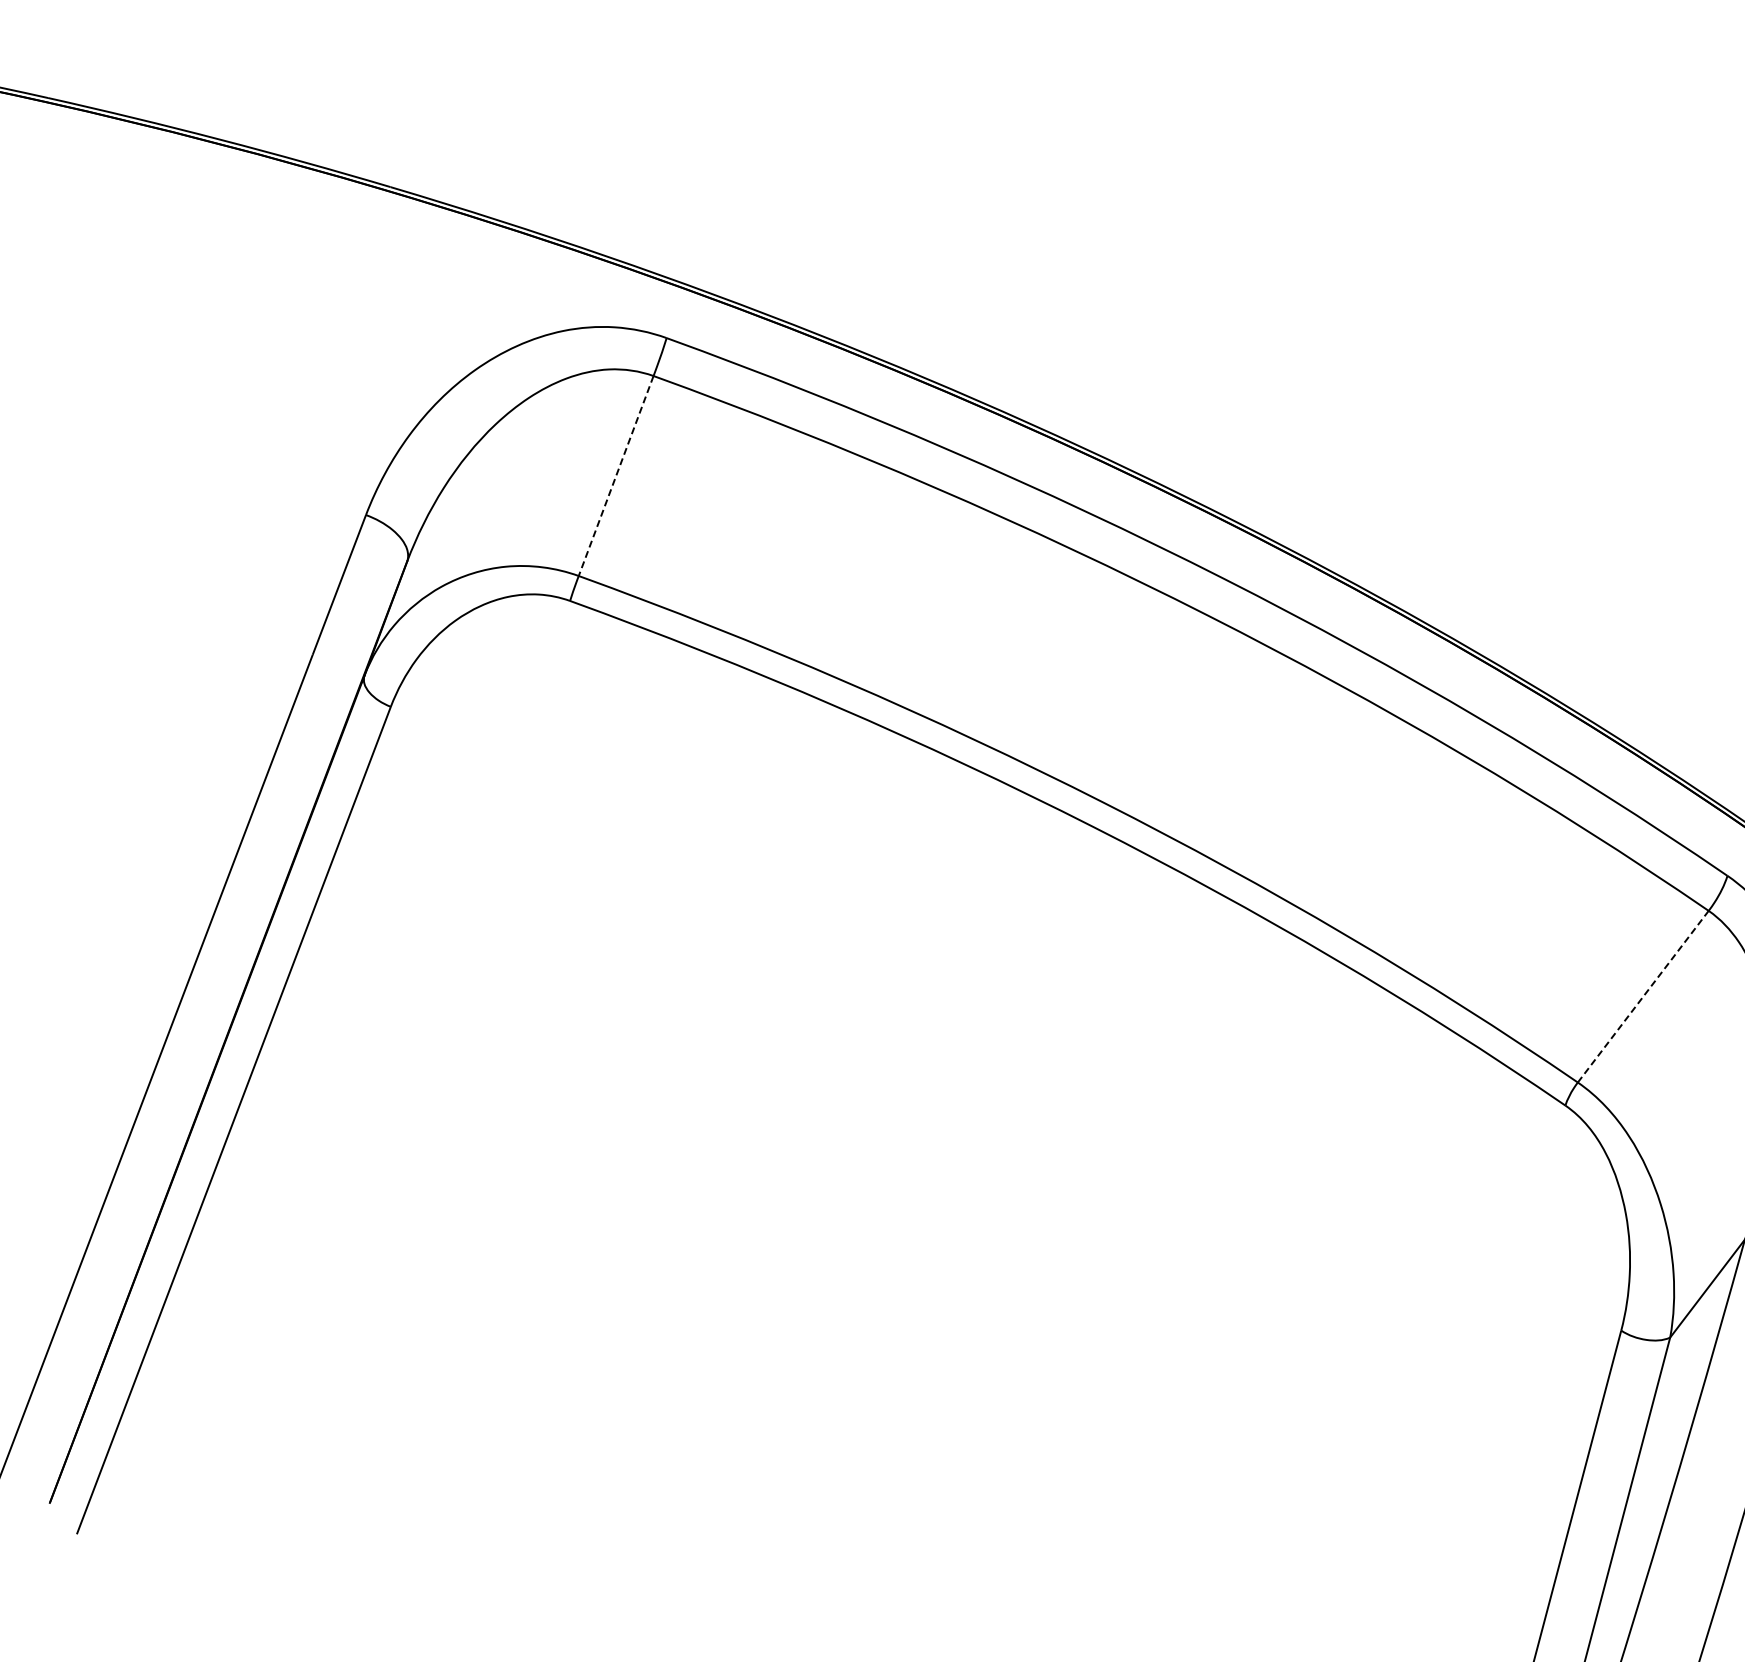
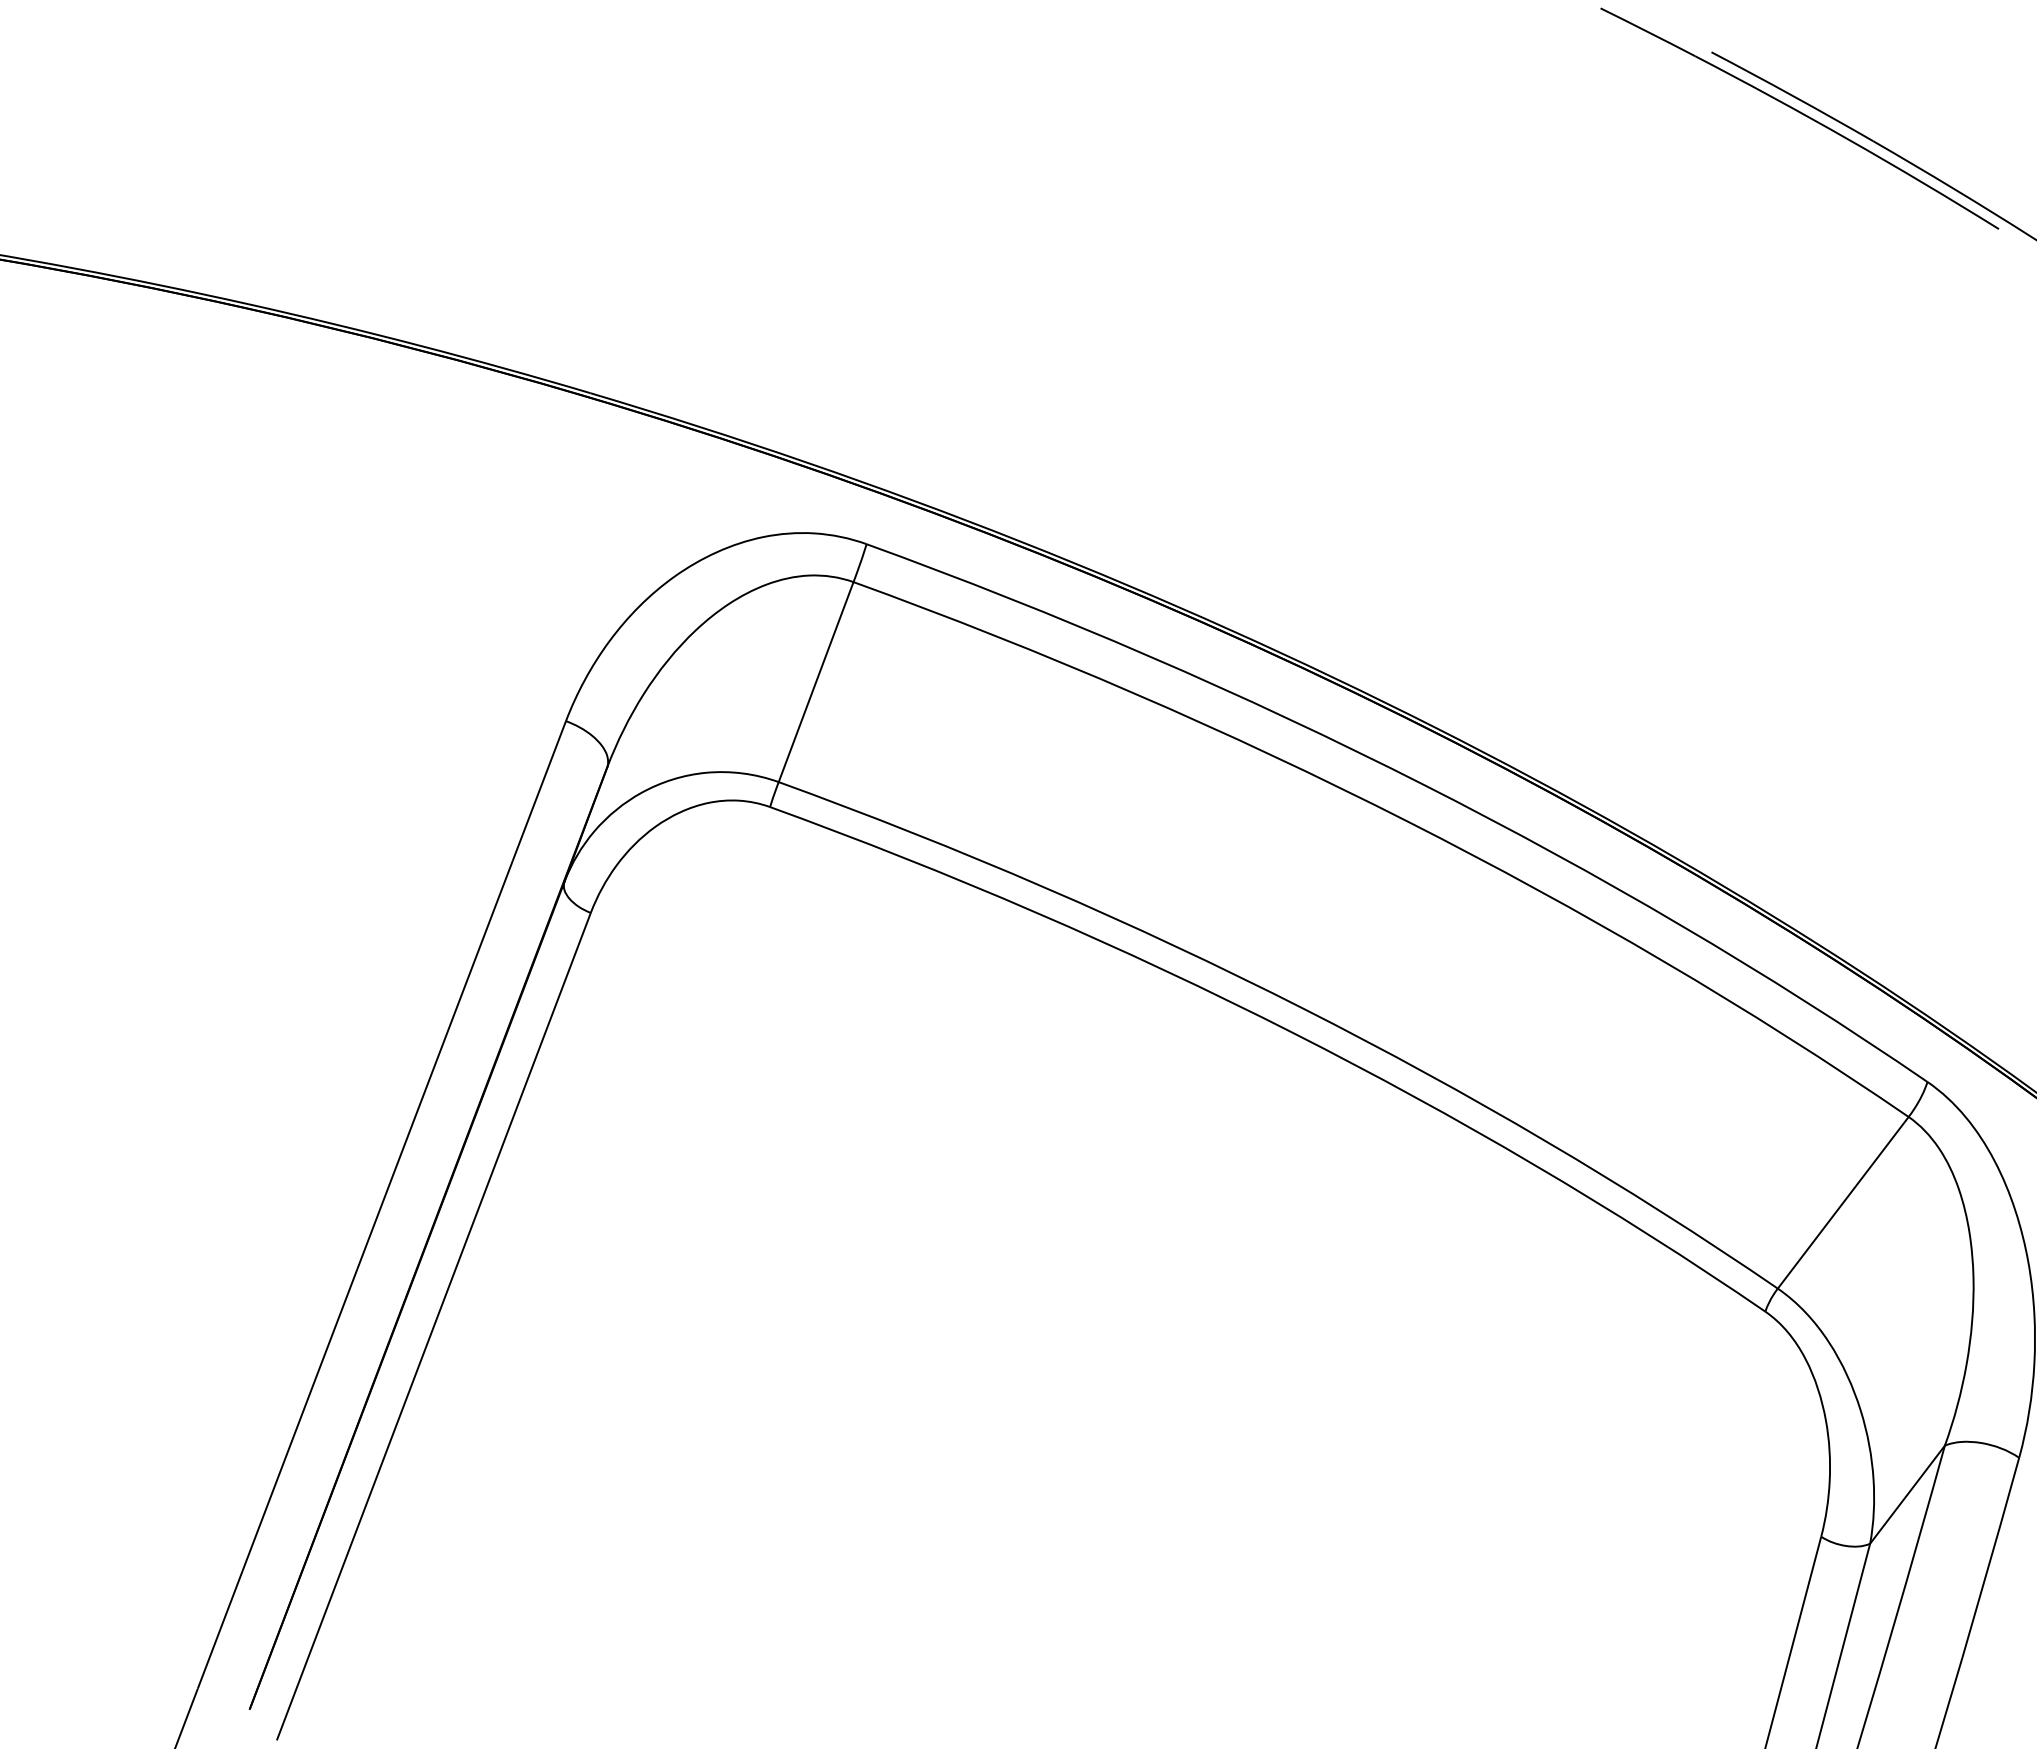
line: (616, 476) -> (816, 682), dashed -> solid
line: (1643, 996) -> (1843, 1202), dashed -> solid

